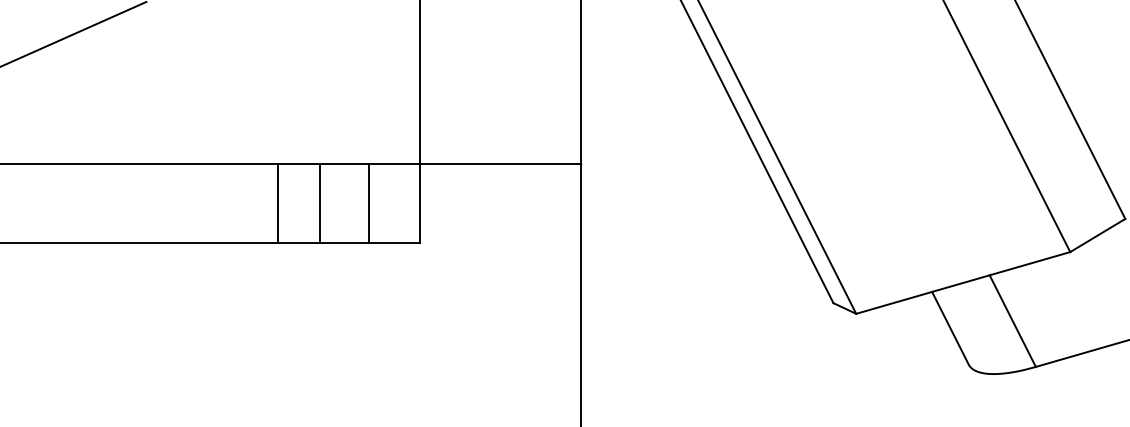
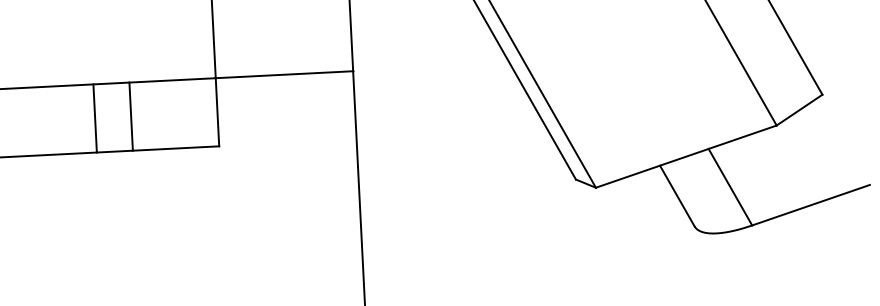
line: (368, 203) -> (173, 114), removed

